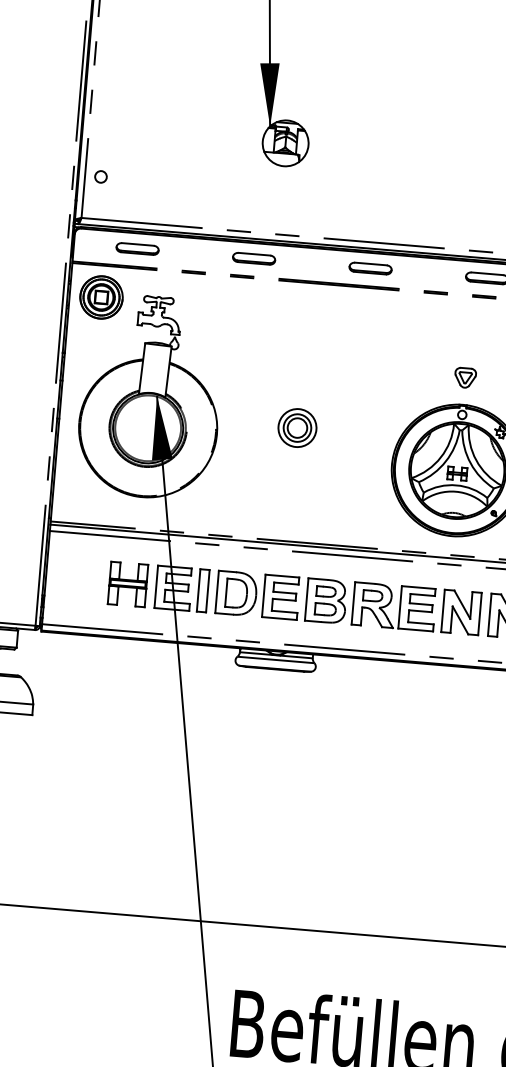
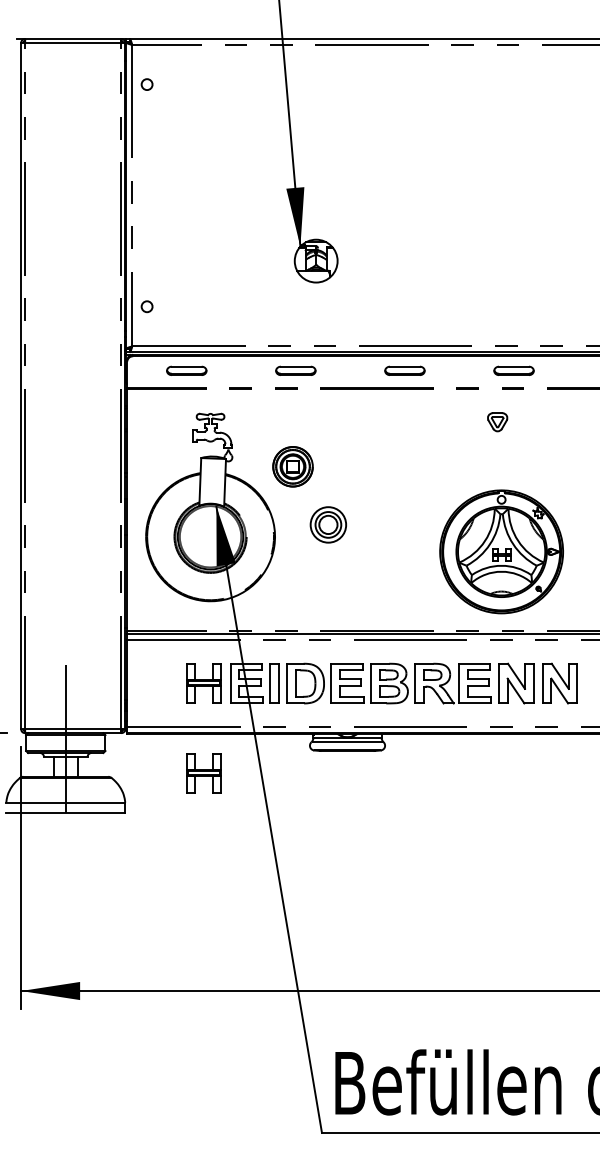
part: (100, 297) -> (292, 466), moved
part: (465, 378) -> (497, 422), moved
part: (296, 427) -> (327, 524), moved
part: (119, 680) -> (203, 773), added

